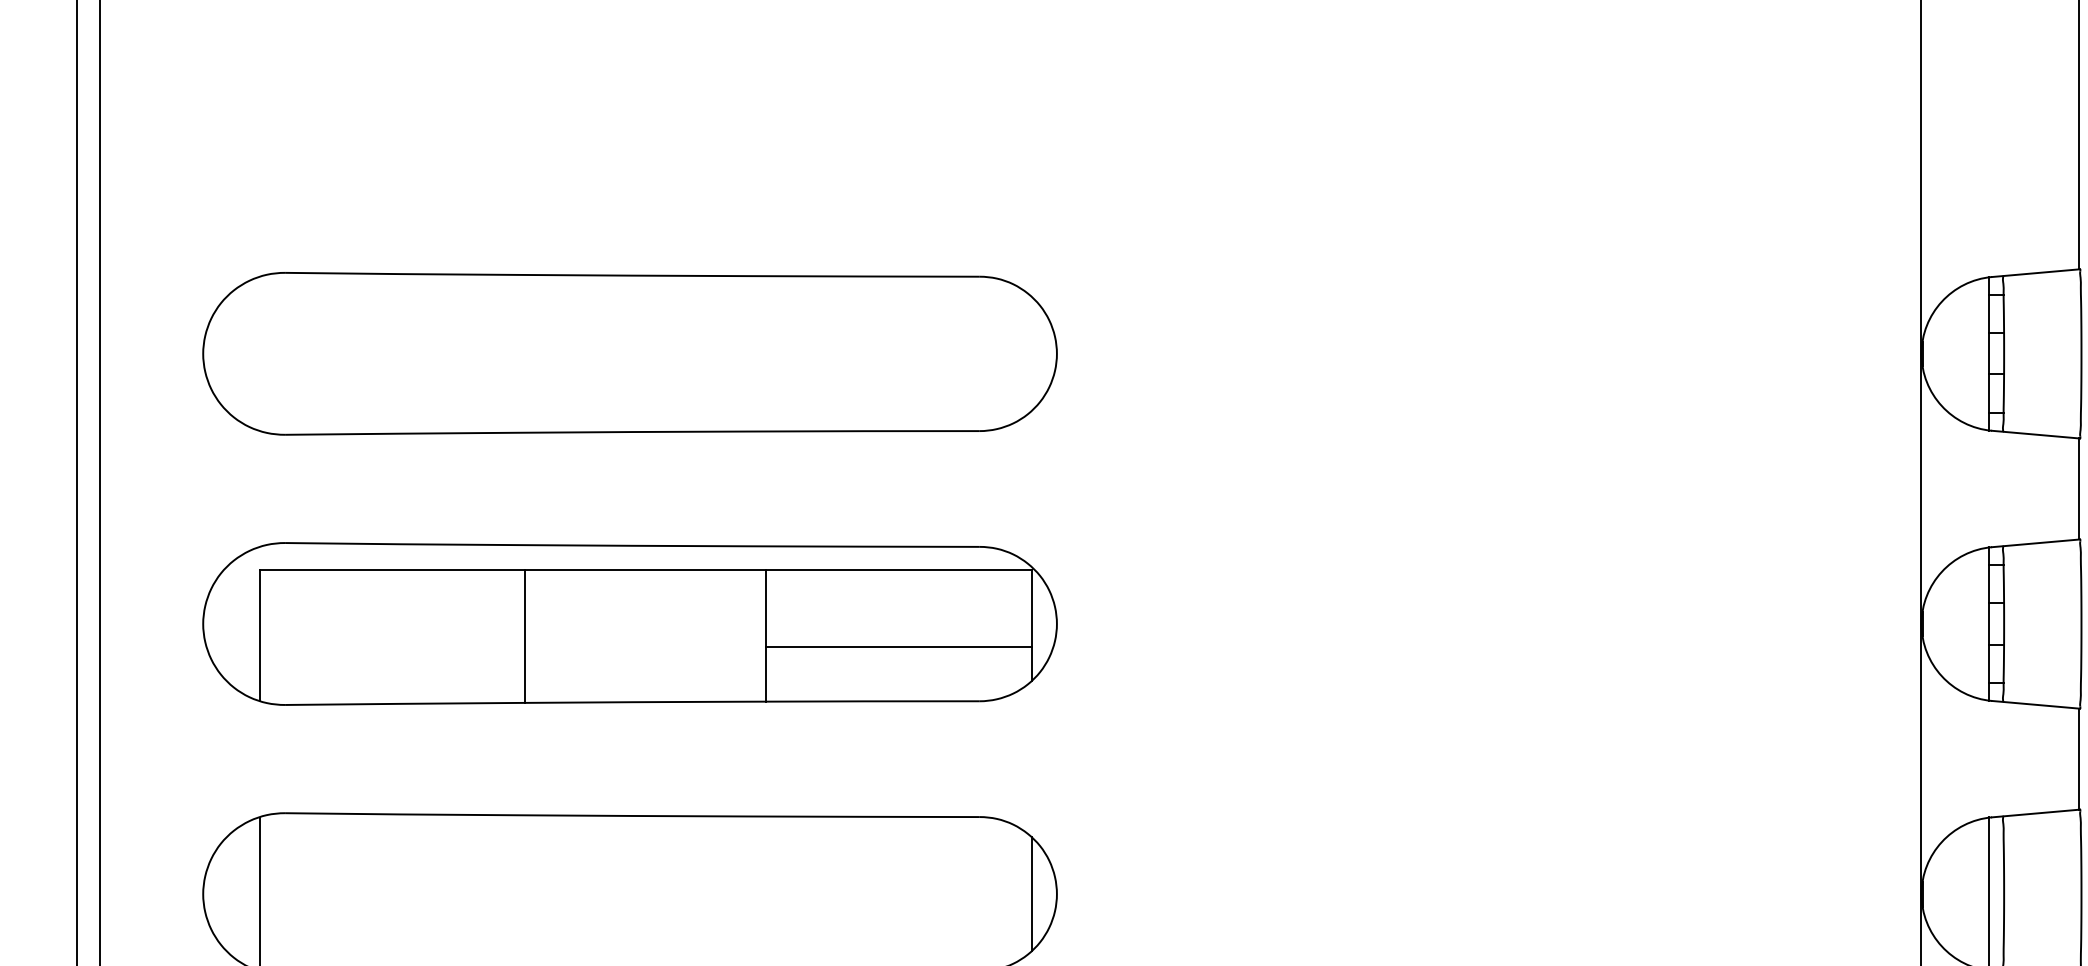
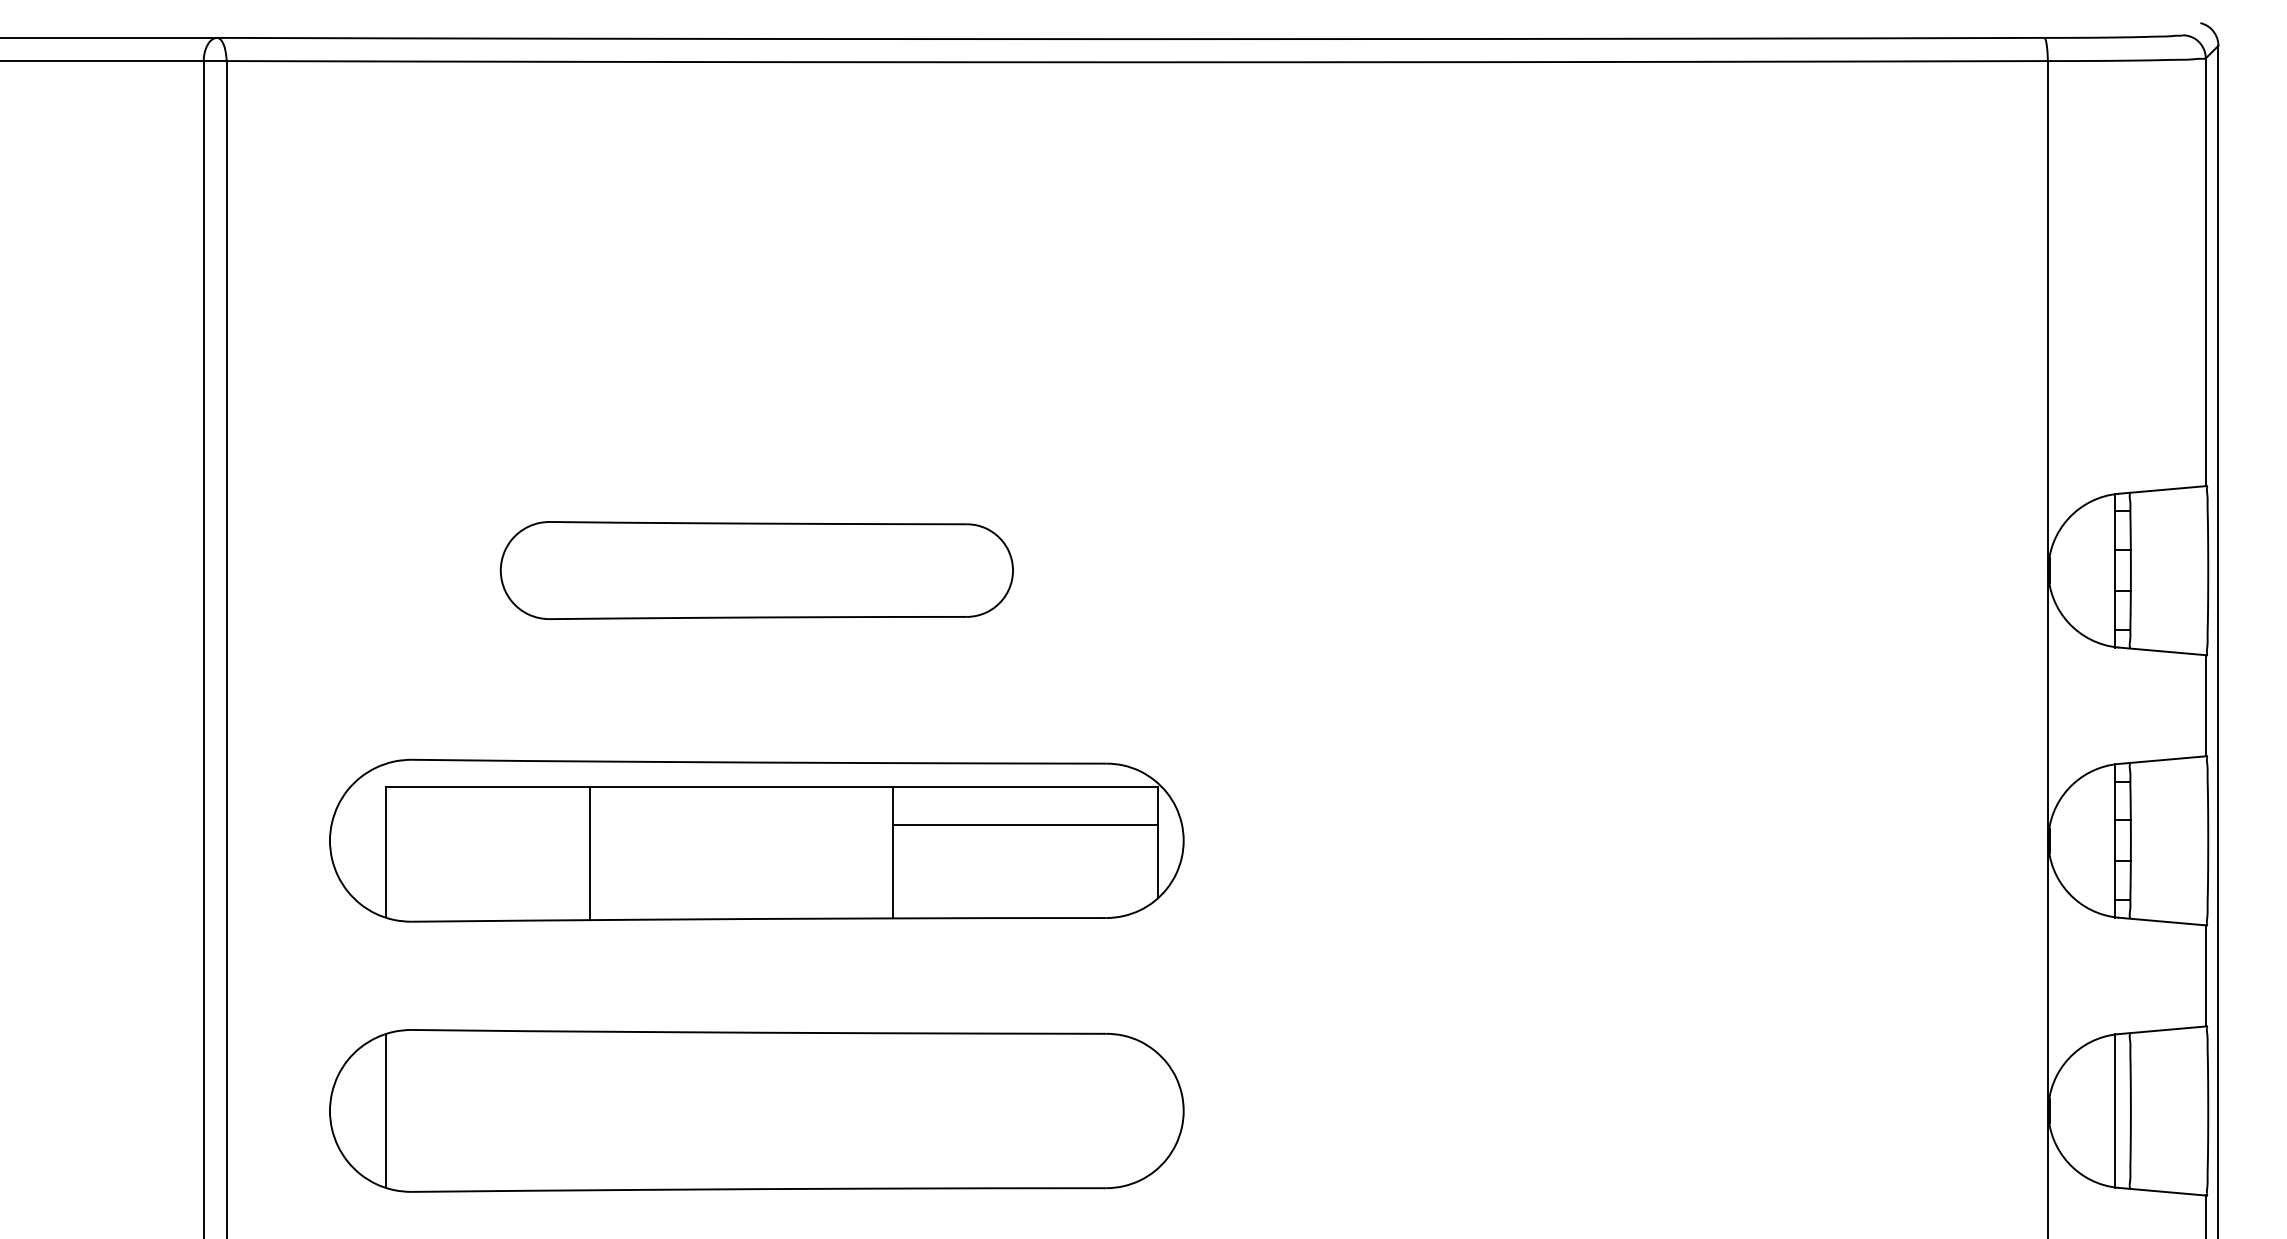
part: (629, 353) -> (756, 570), size x0.6
line: (524, 635) -> (589, 852), moved
line: (898, 646) -> (1025, 824), moved
line: (1031, 893) -> (1158, 1110), removed

